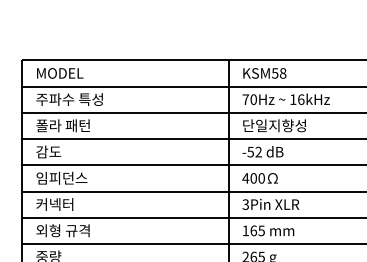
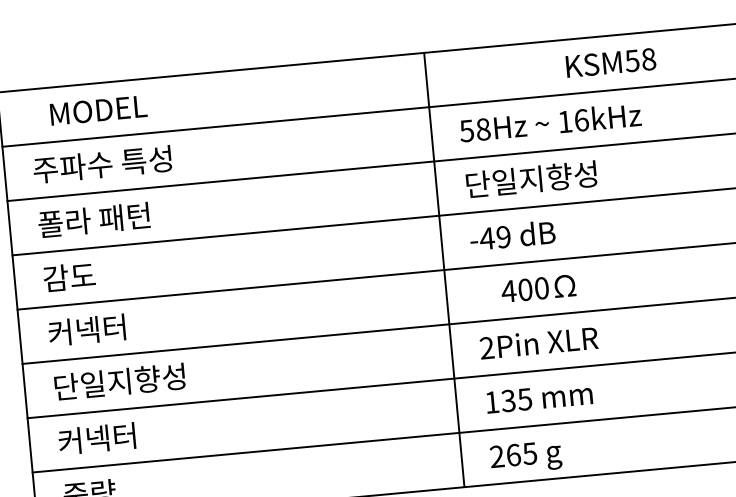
text: (60, 73) -> (99, 110), moved
text: (264, 73) -> (610, 63), moved
text: (249, 99) -> (474, 129), 70Hz -> 58Hz
text: (254, 152) -> (495, 238), -52 -> -49
text: (61, 178) -> (100, 329), 임피던스 -> 커넥터
text: (259, 178) -> (537, 288), moved
text: (67, 204) -> (118, 382), 커넥터 -> 단일지향성
text: (245, 204) -> (486, 347), 3Pin -> 2Pin
text: (62, 230) -> (112, 436), 외형 규격 -> 커넥터
text: (253, 230) -> (508, 400), 165 -> 135

